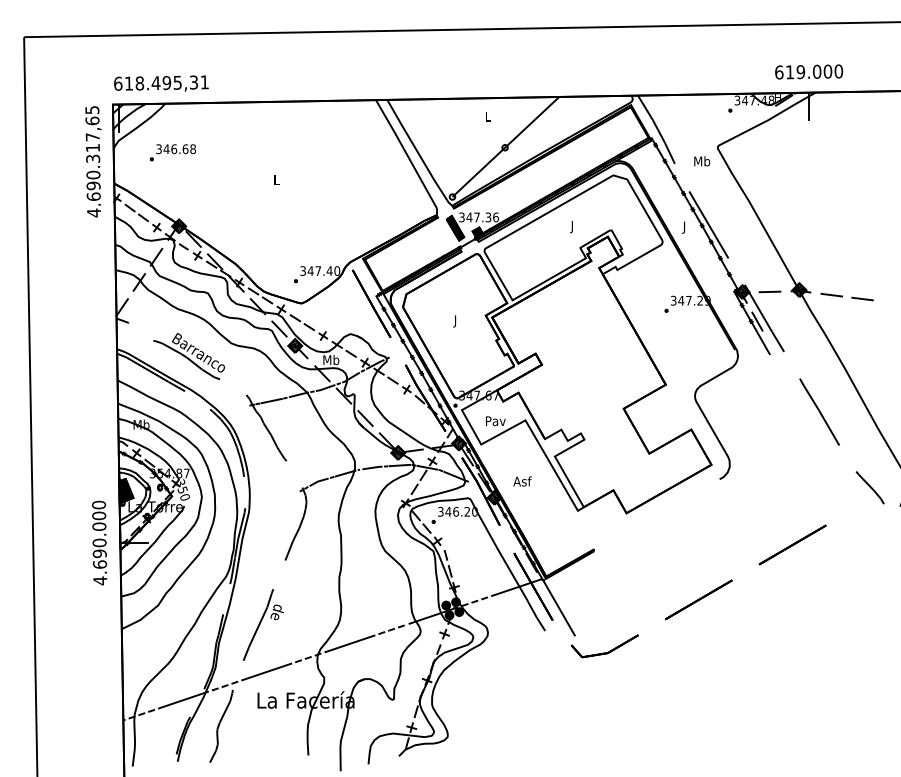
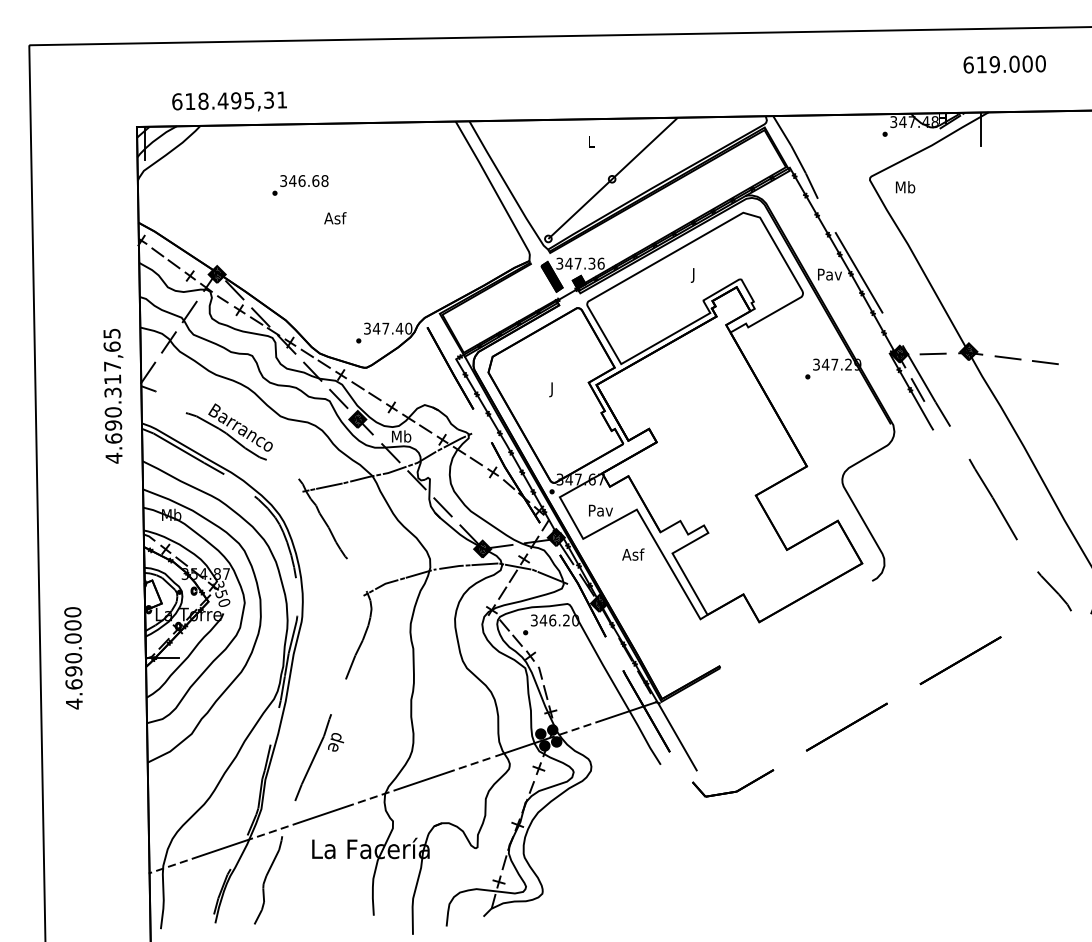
text: (809, 71) -> (1005, 63), moved
text: (161, 83) -> (229, 101), moved
text: (172, 152) -> (300, 185), moved
text: (93, 161) -> (113, 395), moved
text: (702, 161) -> (905, 187), moved
text: (276, 179) -> (335, 217), L -> Asf
text: (684, 227) -> (829, 275), J -> Pav
text: (522, 481) -> (633, 554), moved
fill: (125, 491) -> (152, 595), removed
text: (99, 542) -> (73, 657), moved

